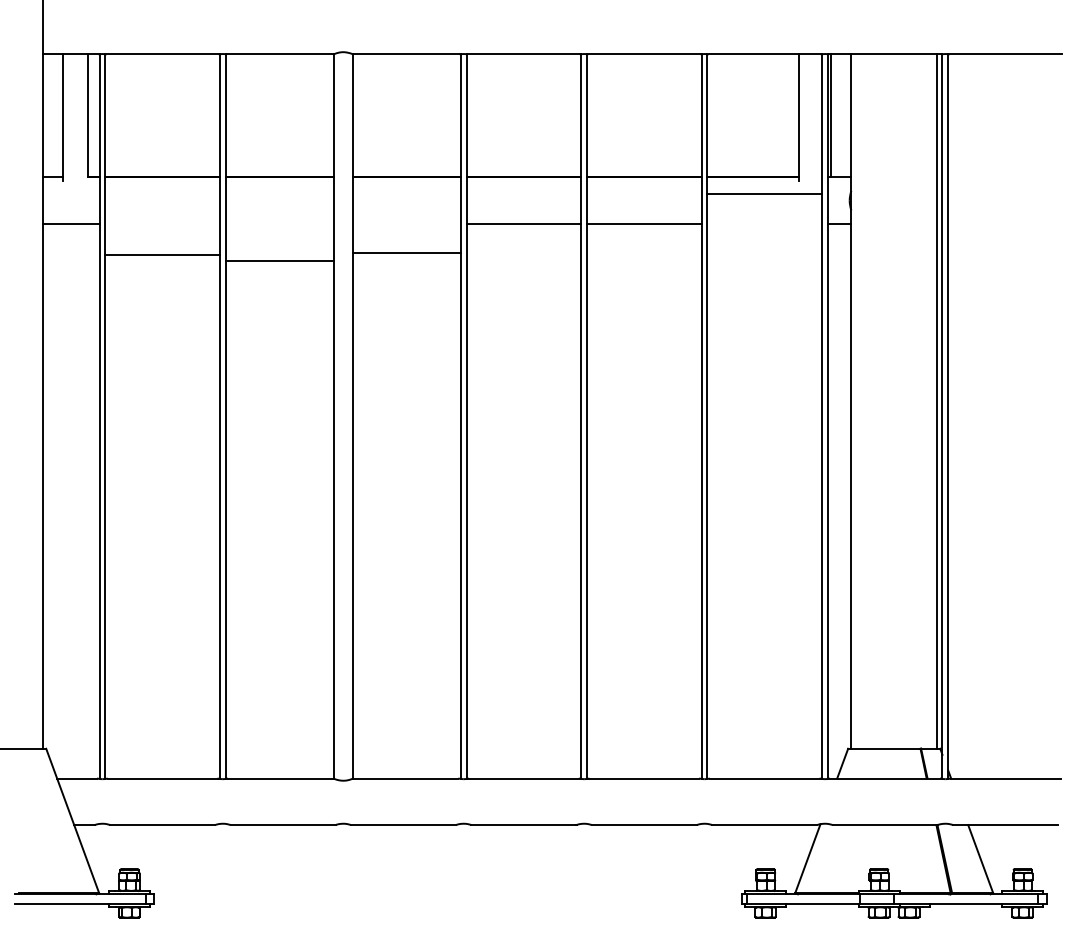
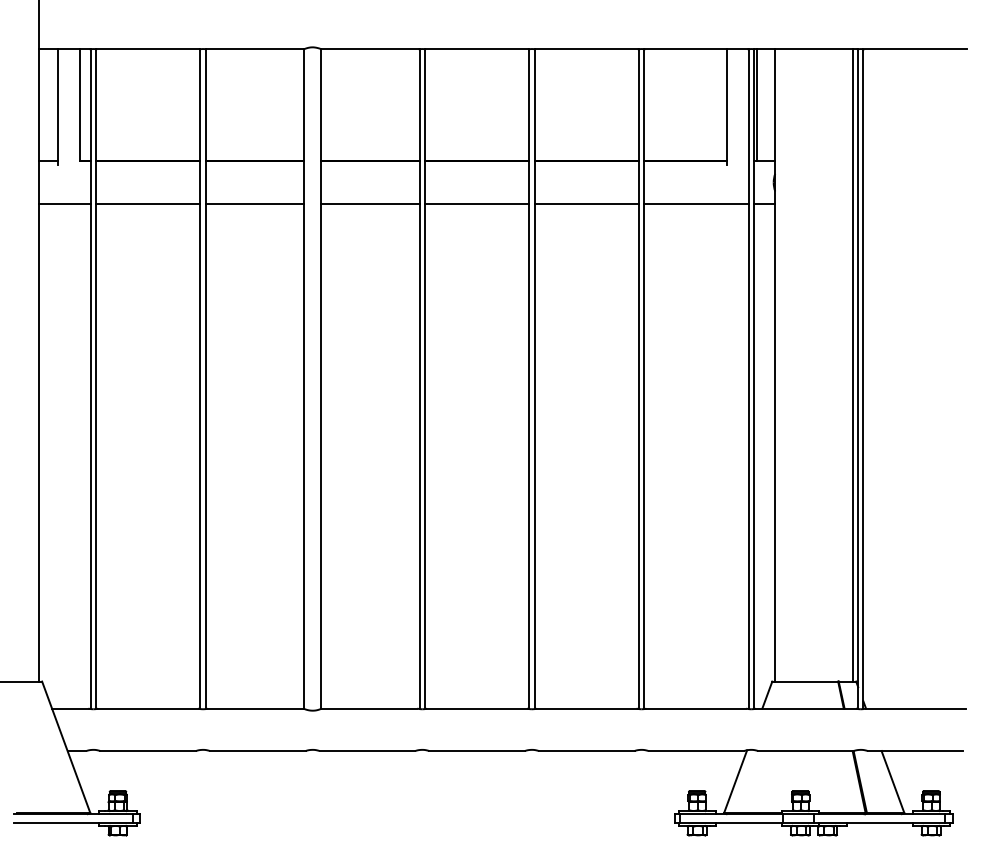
line: (764, 193) -> (696, 203), moved
line: (406, 252) -> (370, 203), moved
line: (162, 254) -> (148, 203), moved
line: (279, 260) -> (254, 203), moved

